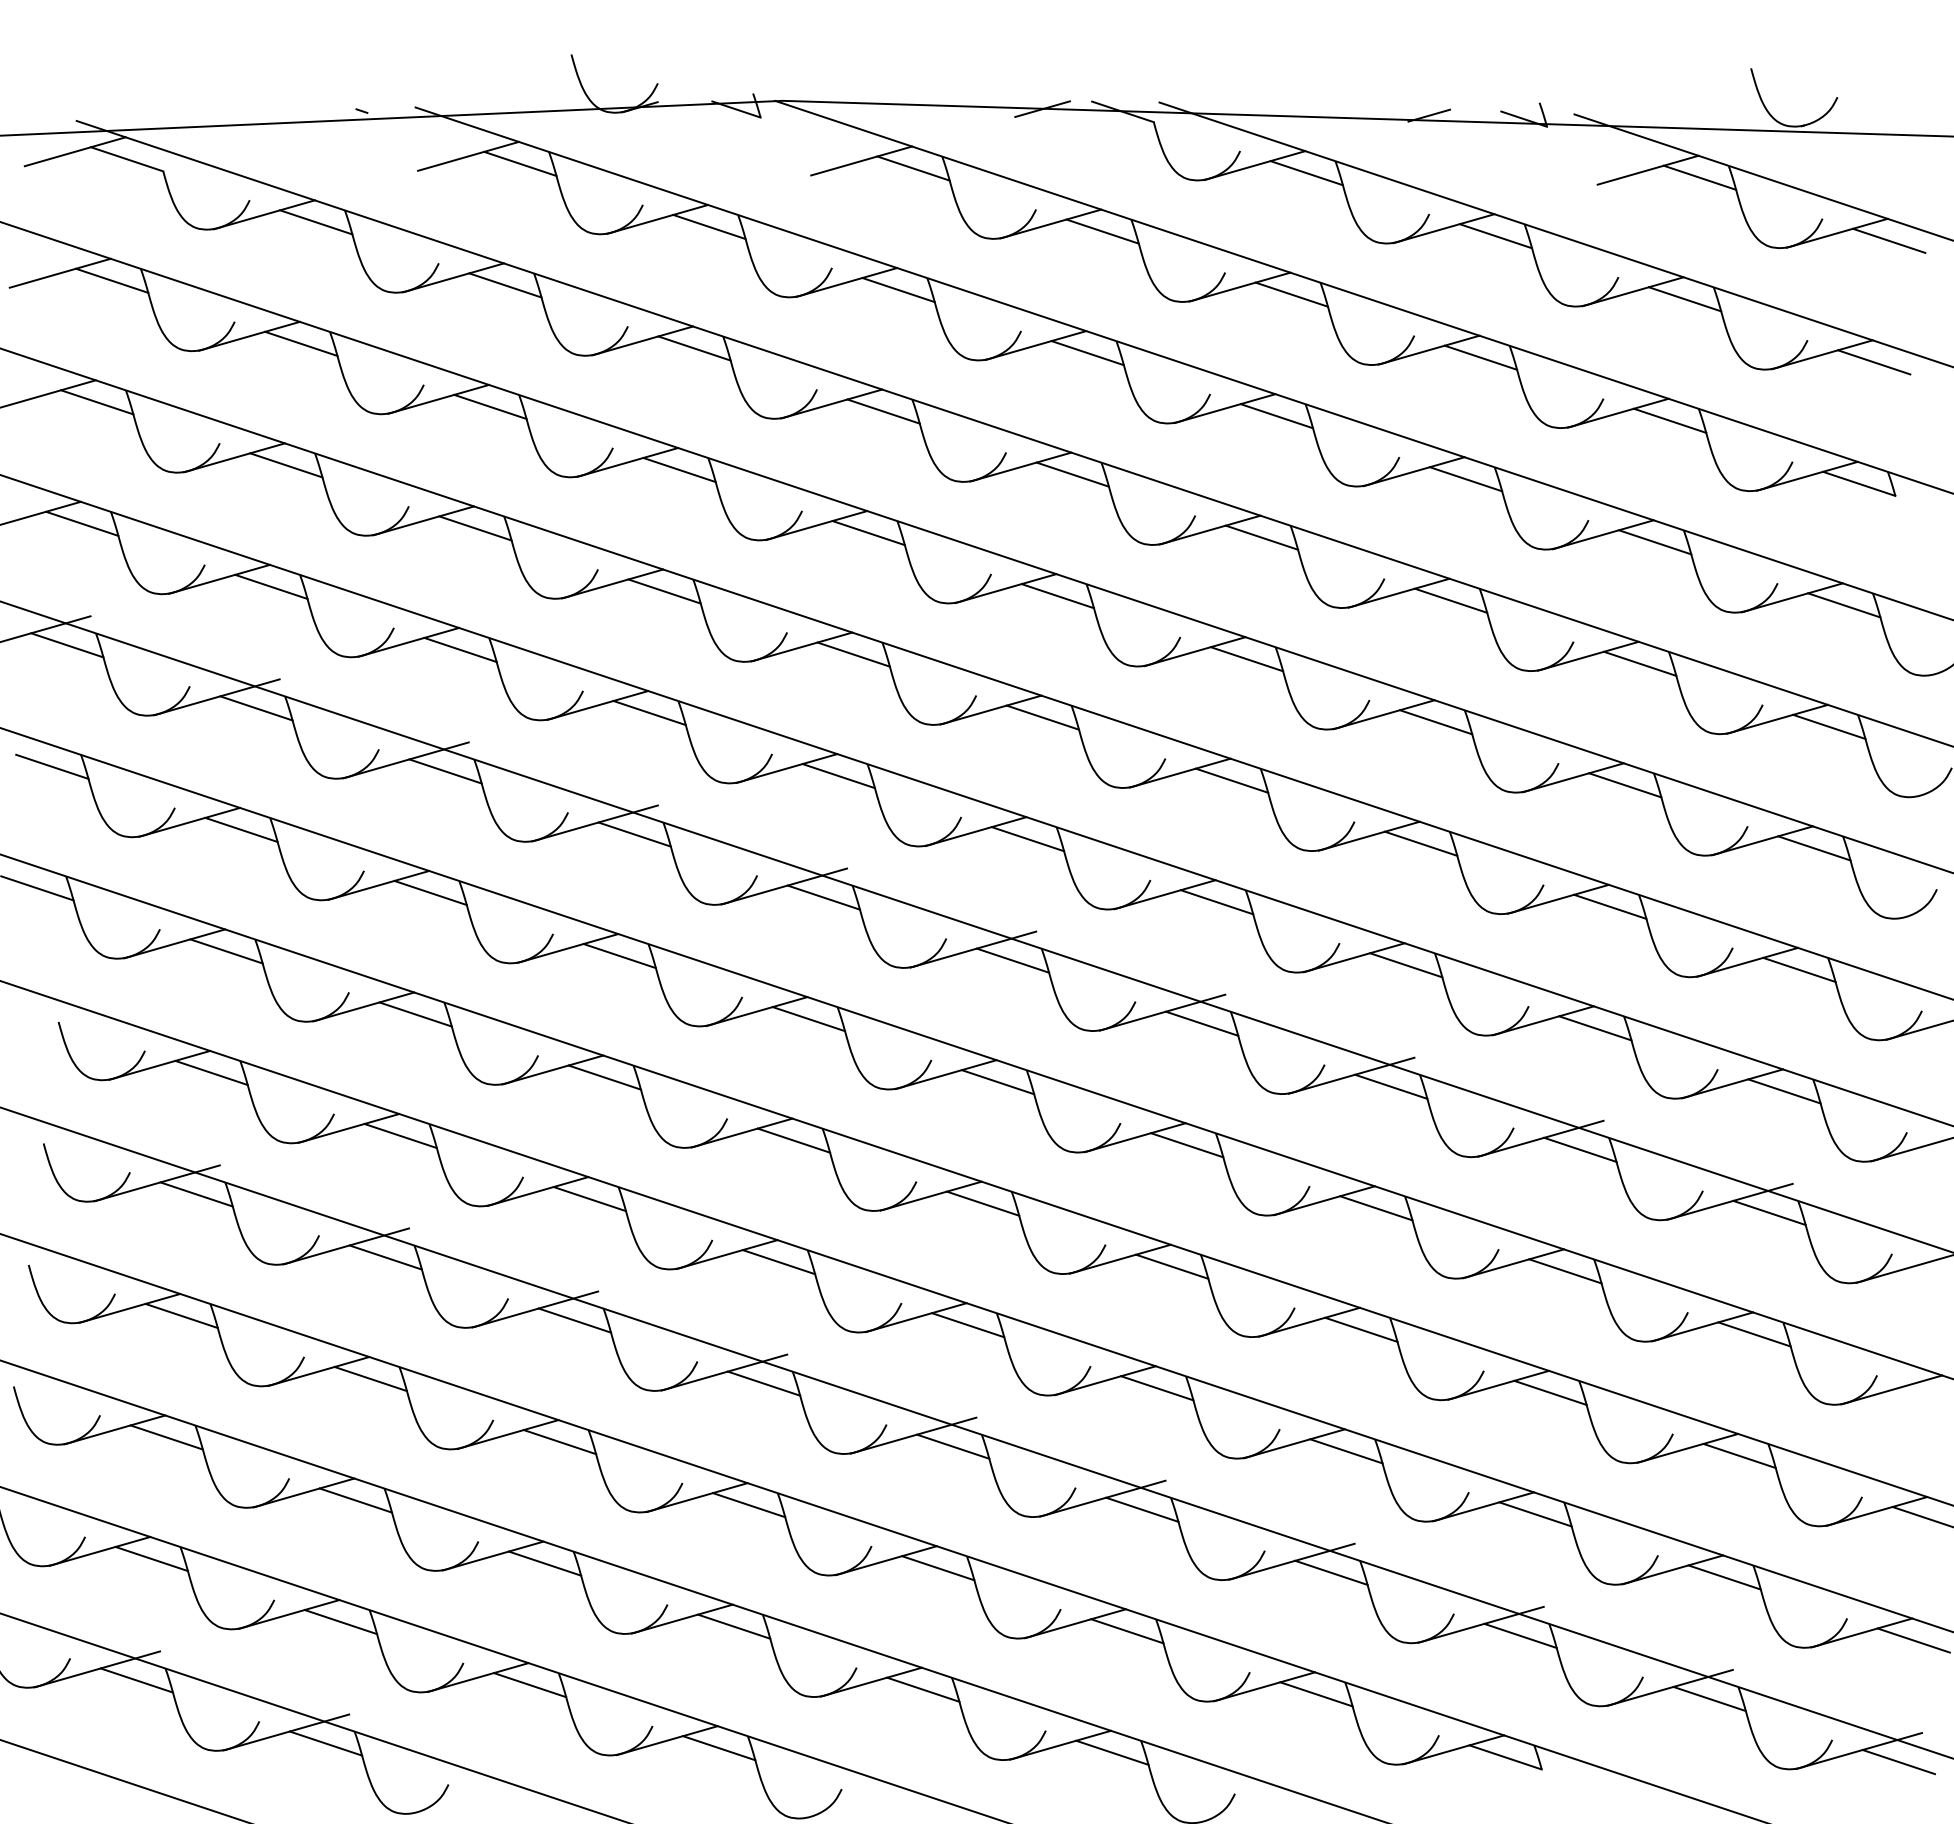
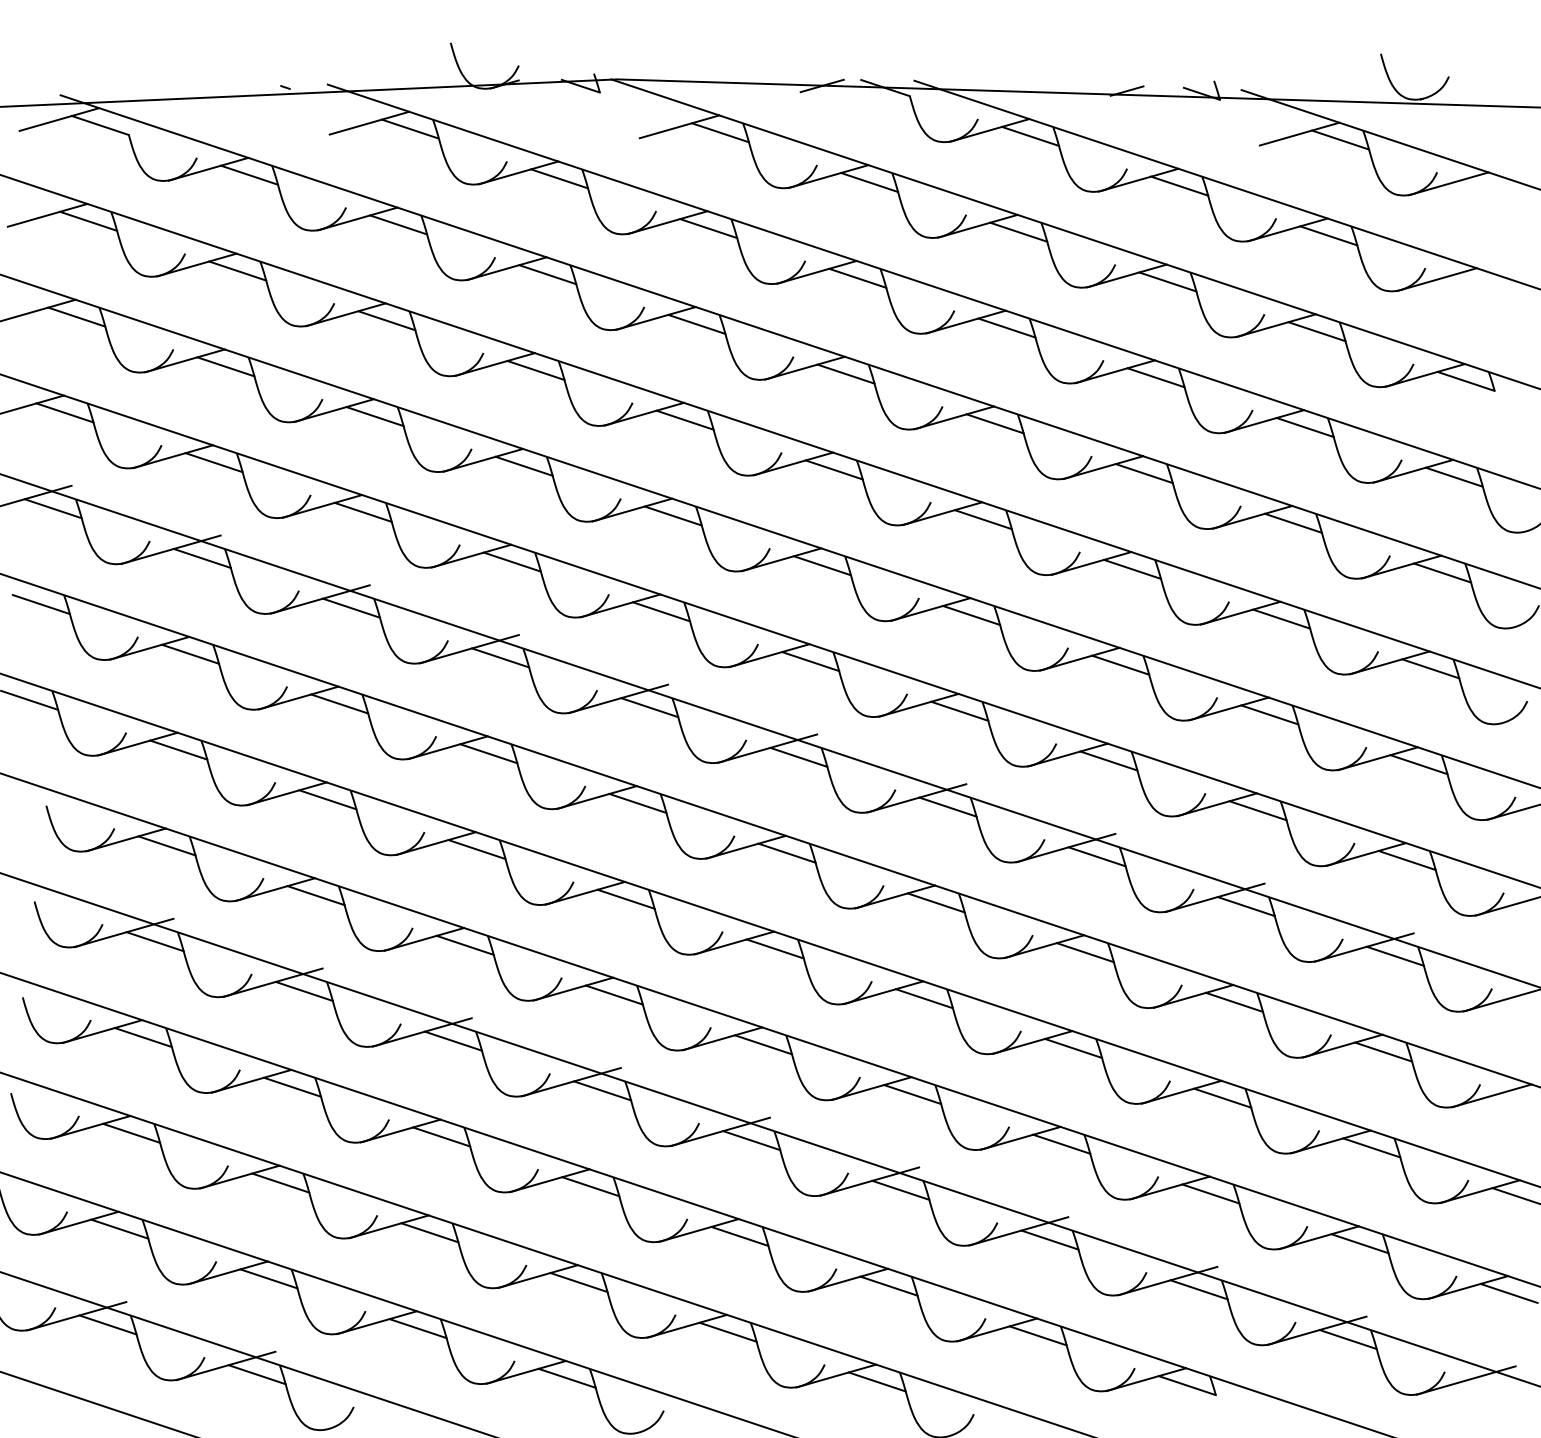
line: (1888, 240) -> (1489, 189), removed
line: (1874, 362) -> (1478, 285), removed
line: (1898, 1762) -> (1497, 1389), removed

